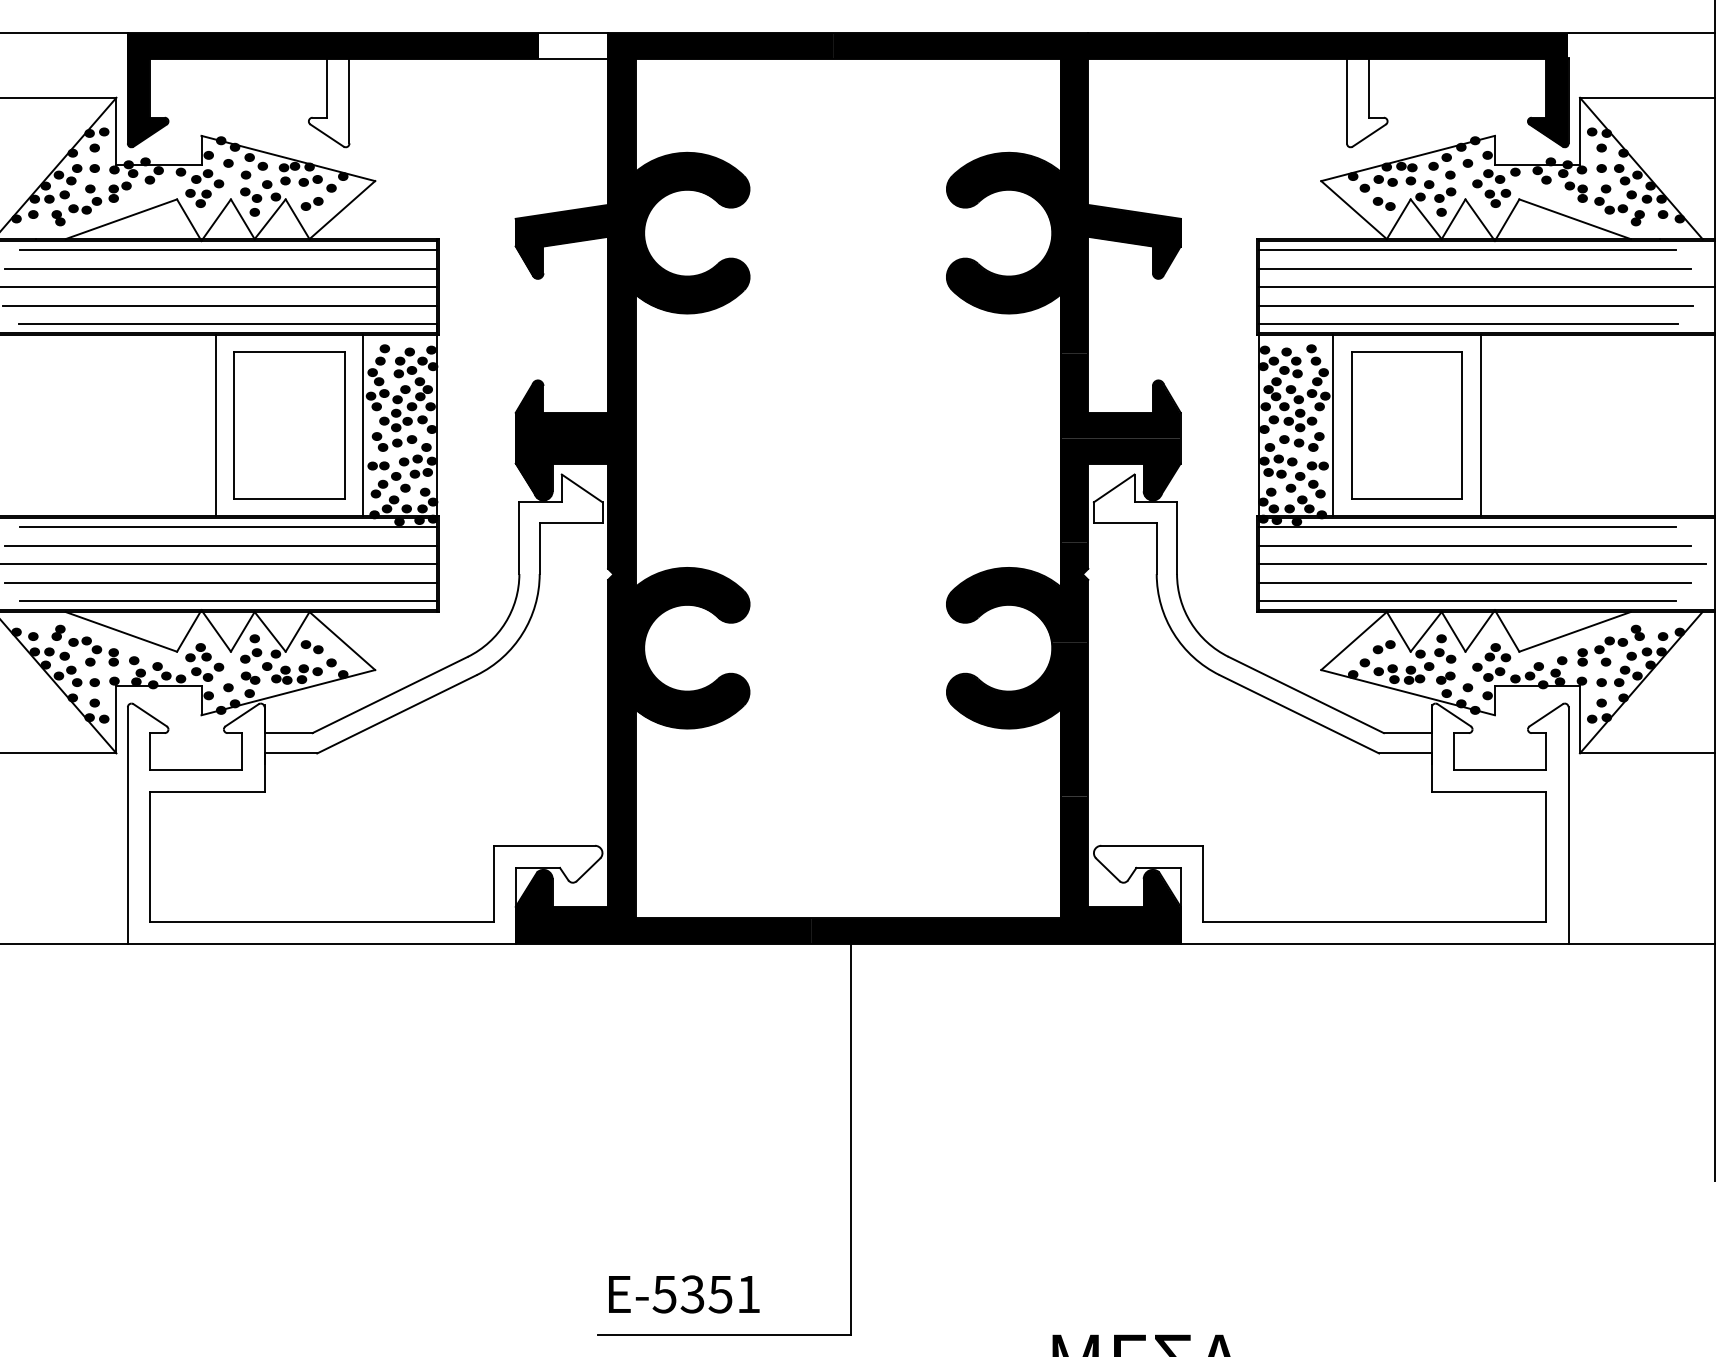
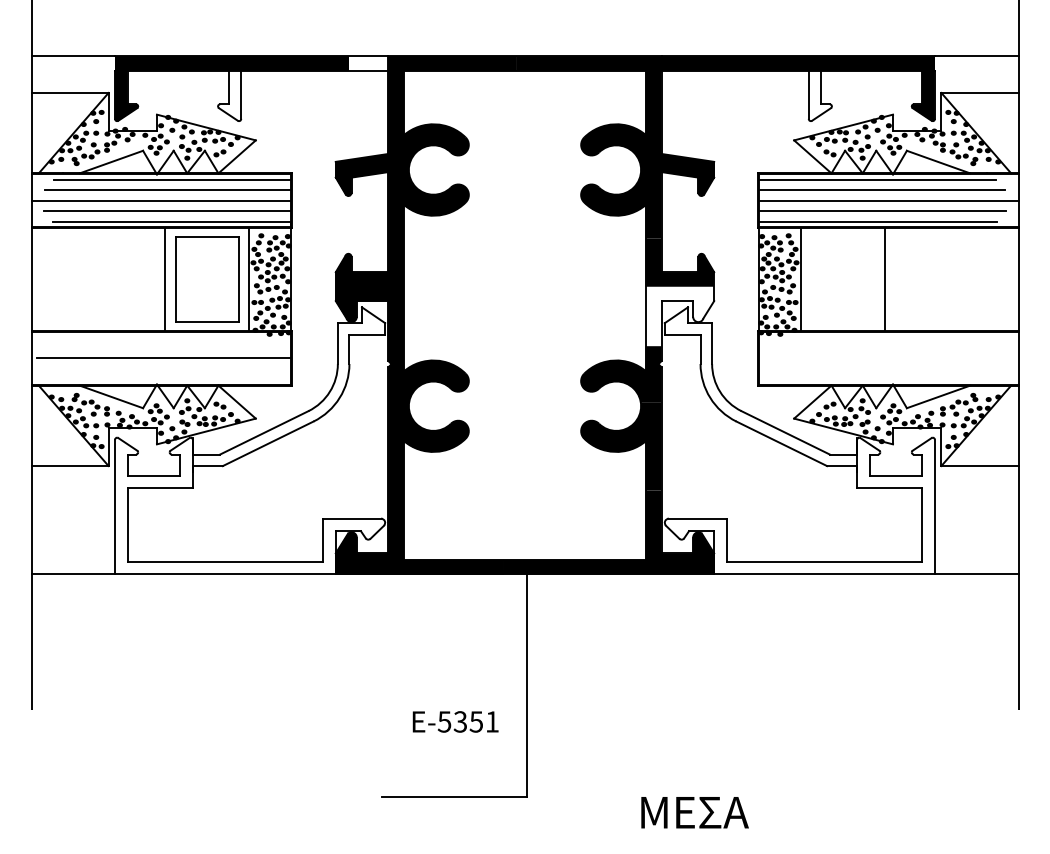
part: (1406, 425) -> (842, 279), removed
fill: (1119, 490) -> (679, 316), removed
line: (228, 527) -> (172, 337), removed
line: (1467, 527) -> (877, 337), removed
line: (221, 545) -> (168, 347), removed
line: (1474, 545) -> (881, 347), removed
line: (1481, 564) -> (885, 358), removed
line: (221, 581) -> (168, 368), removed
line: (1474, 581) -> (881, 368), removed
line: (228, 601) -> (172, 379), removed
line: (1467, 601) -> (877, 379), removed
text: (683, 1293) -> (455, 721), moved

